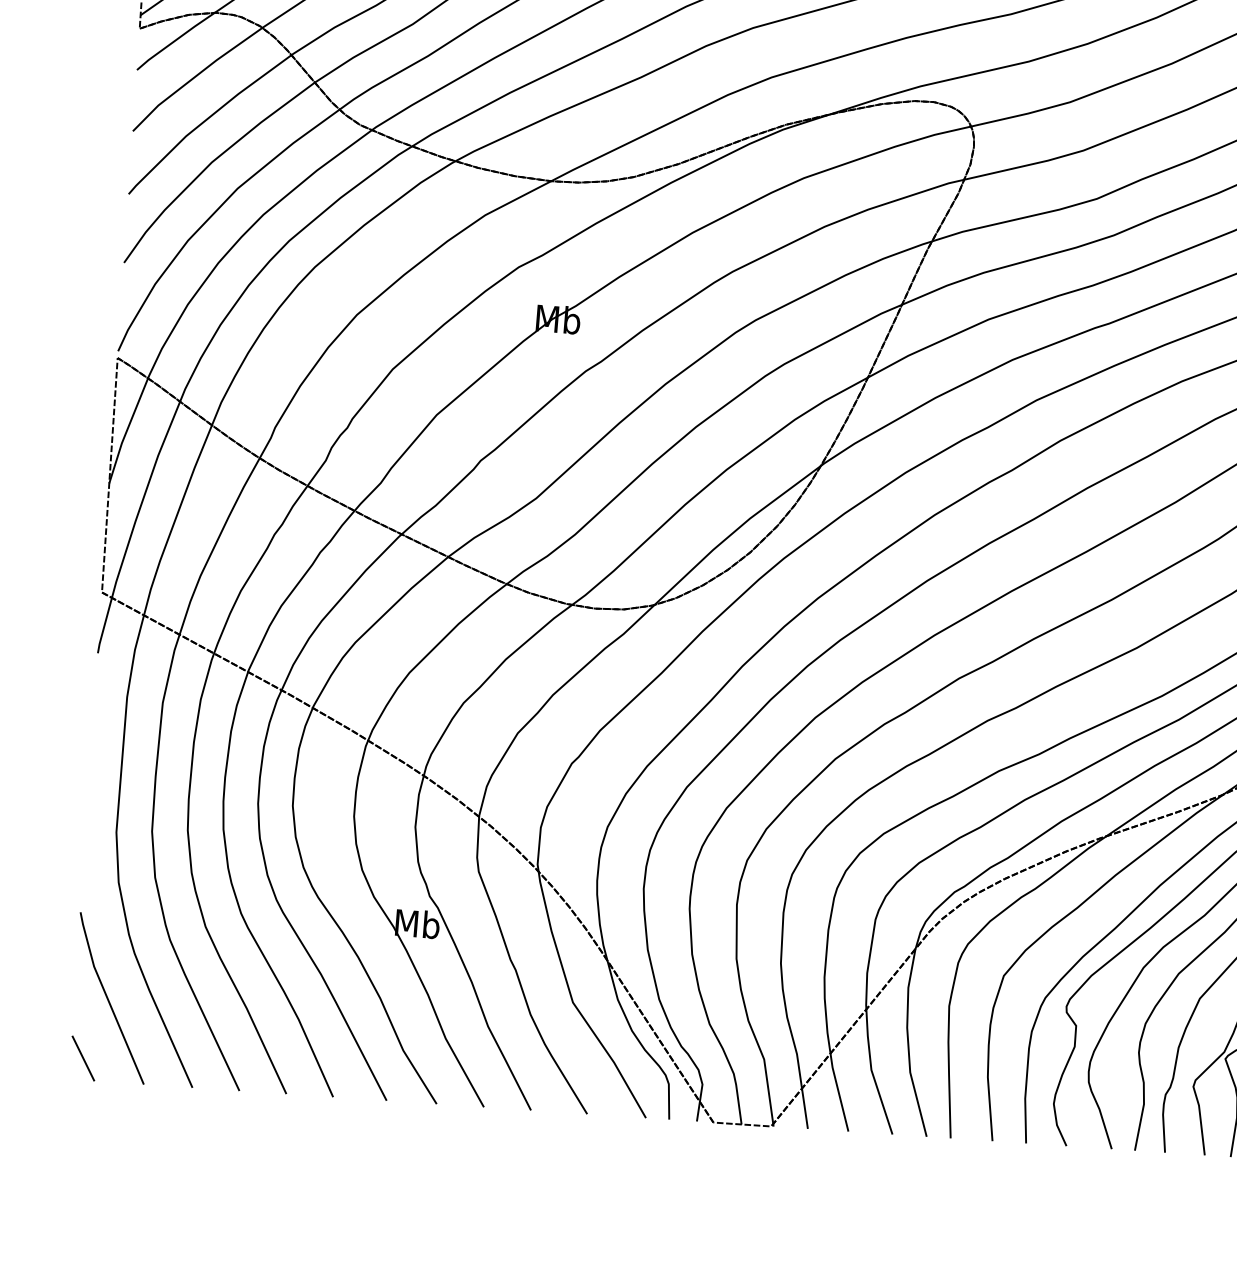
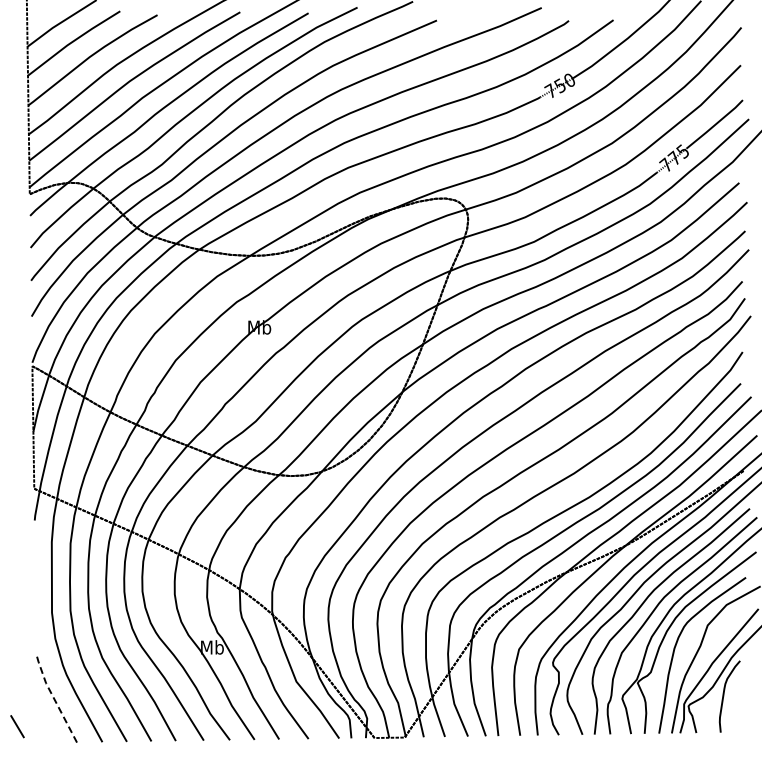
line: (107, 996) -> (54, 698), solid -> dashed
line: (83, 1058) -> (17, 726), moved

